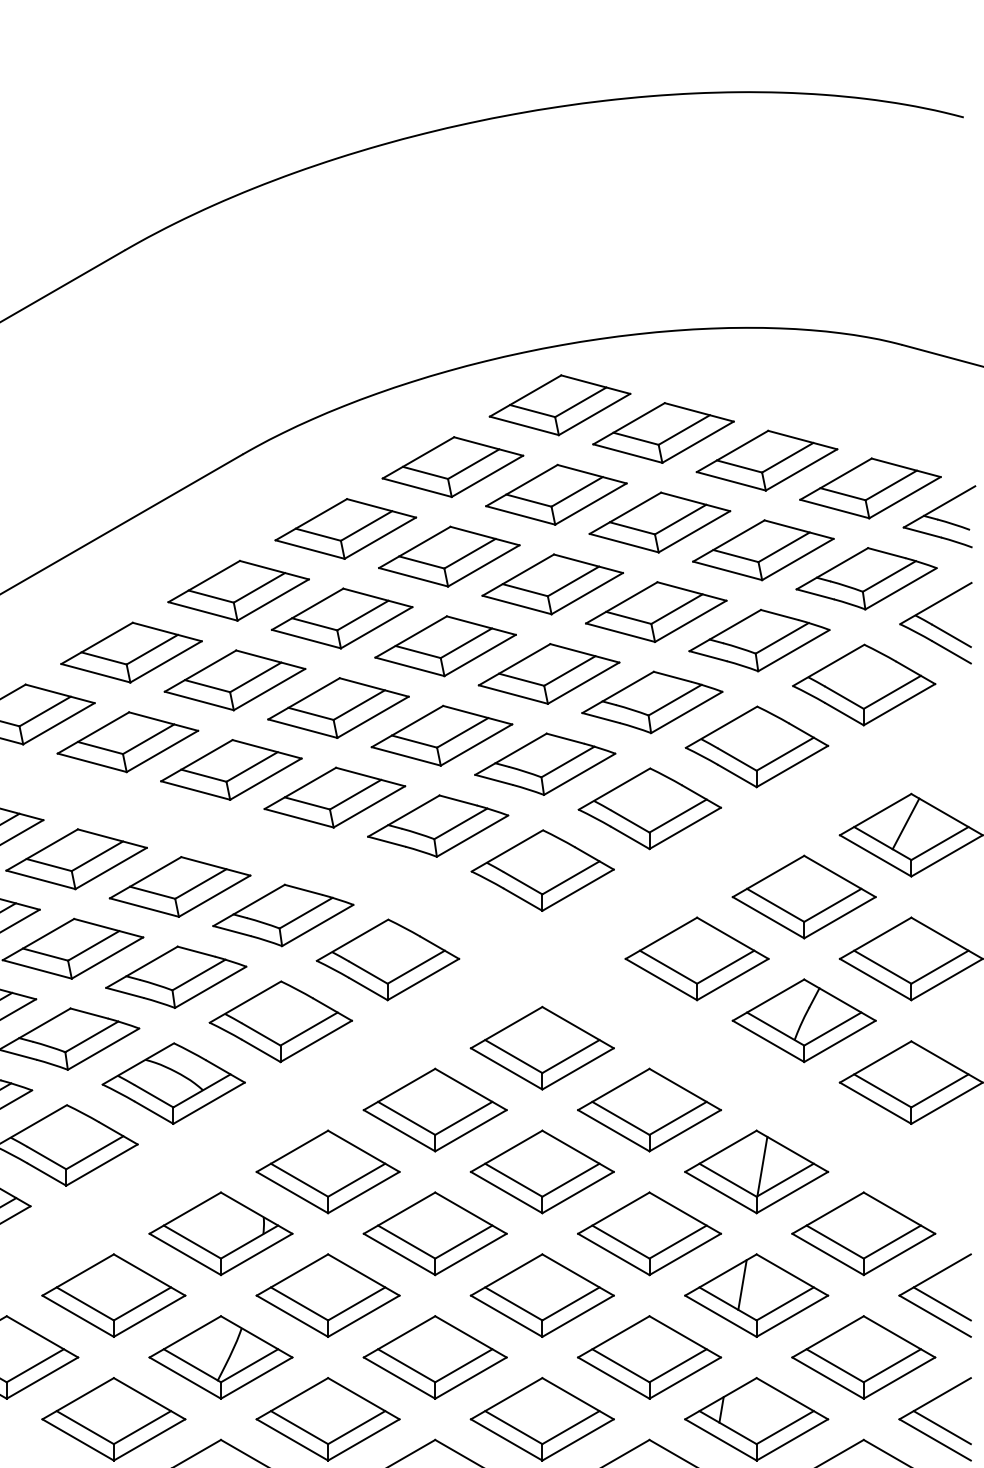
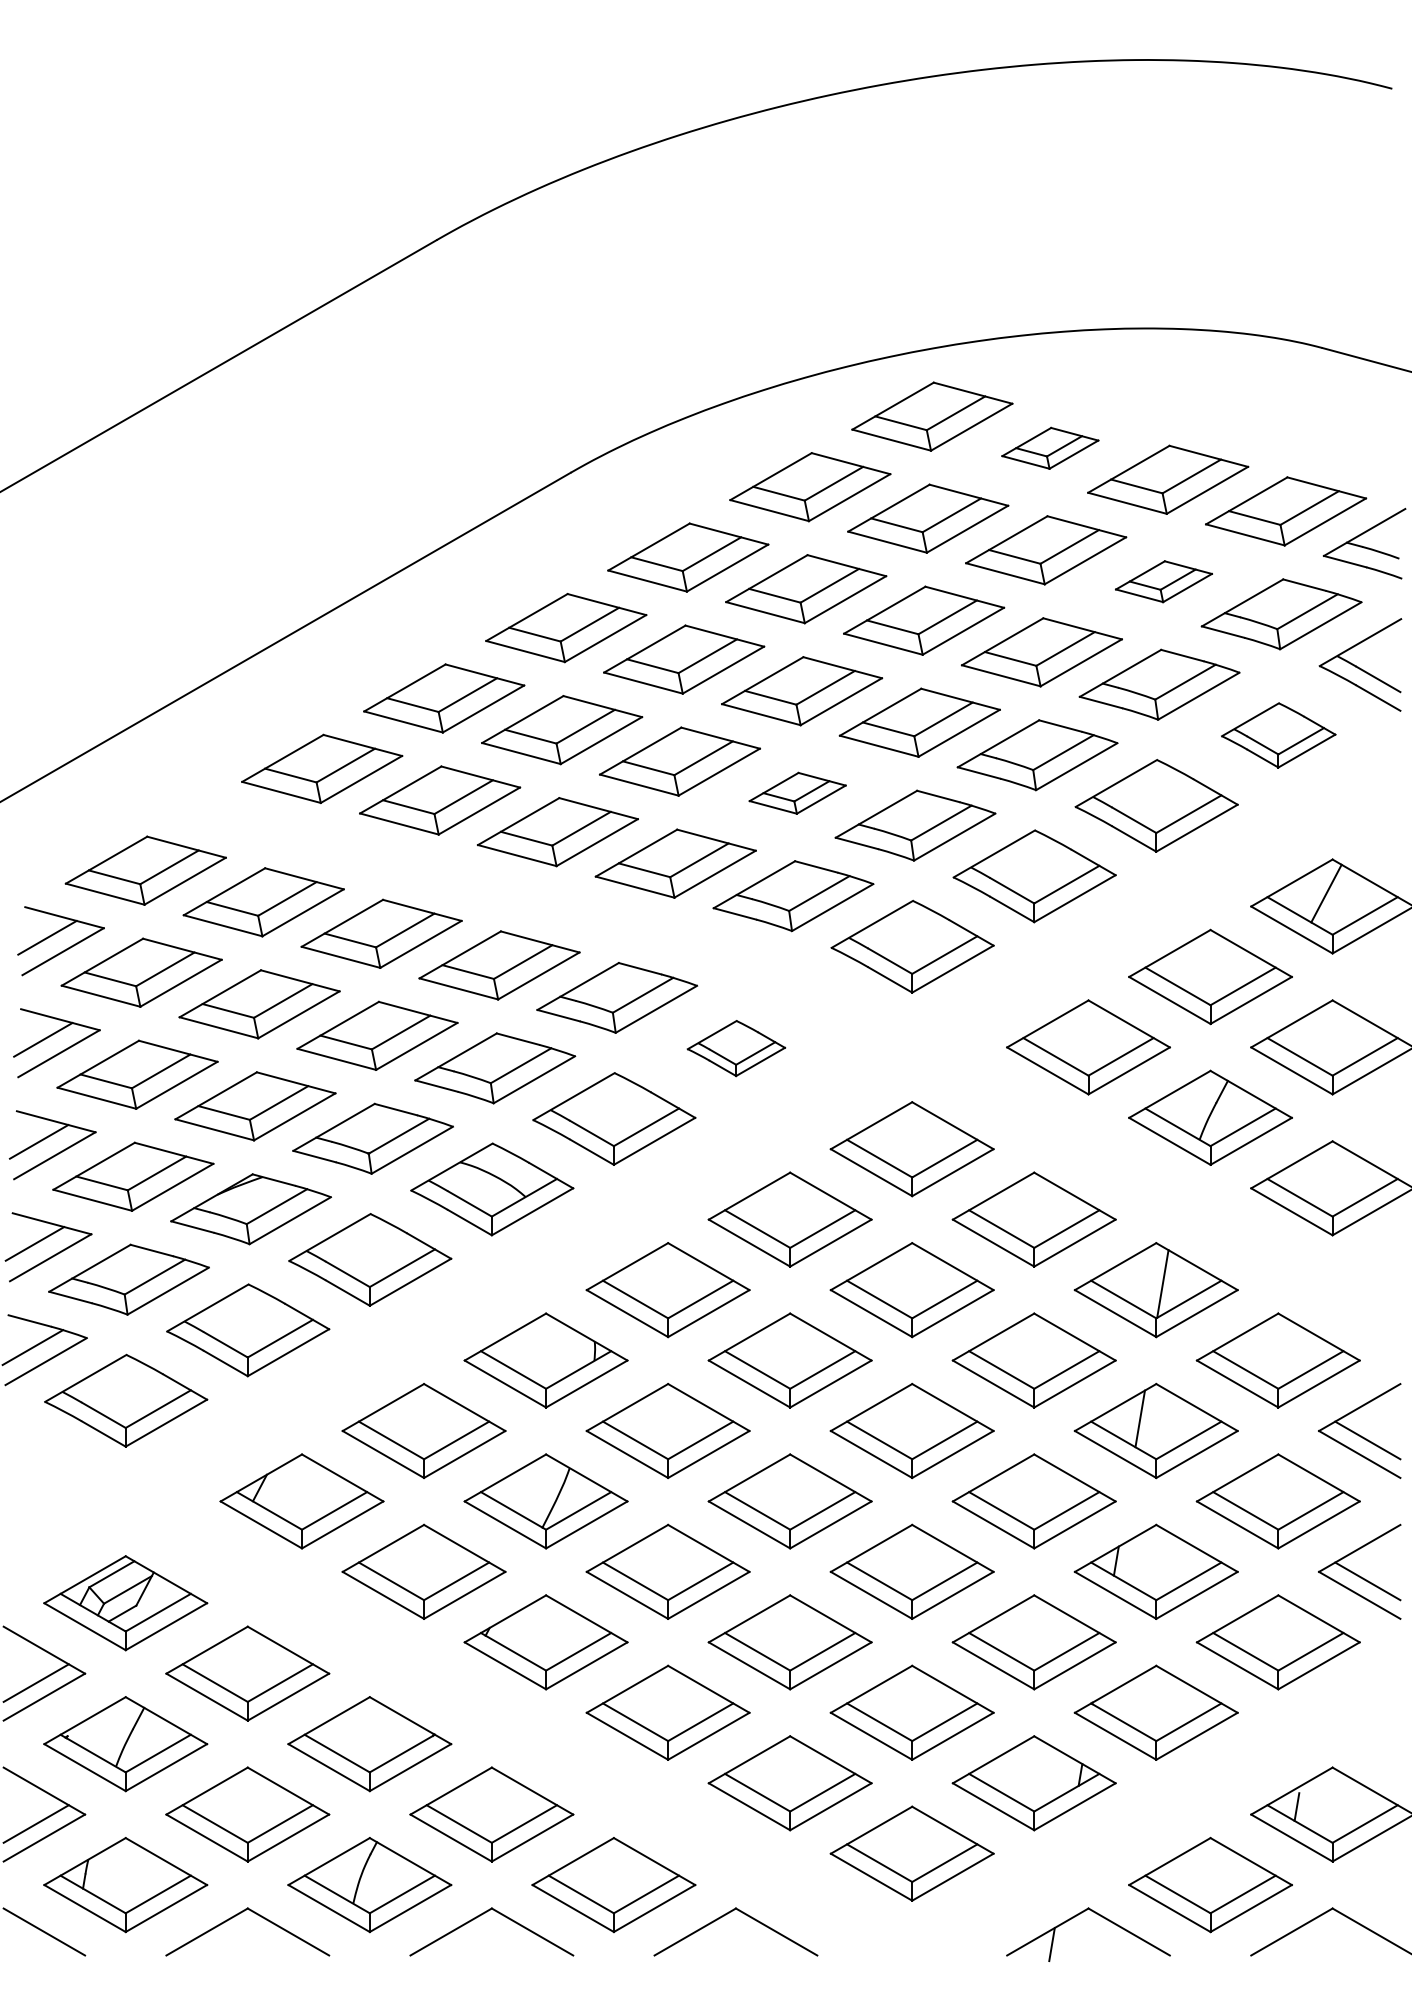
part: (663, 433) -> (1050, 448), size x0.6
part: (762, 549) -> (1163, 581), size x0.6
part: (863, 685) -> (1278, 735), size x0.7
part: (441, 736) -> (797, 793), size x0.6
part: (388, 959) -> (736, 1048), size x0.6

